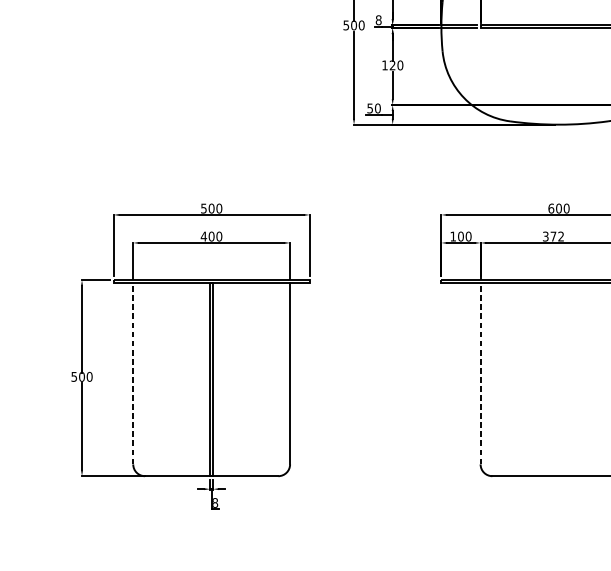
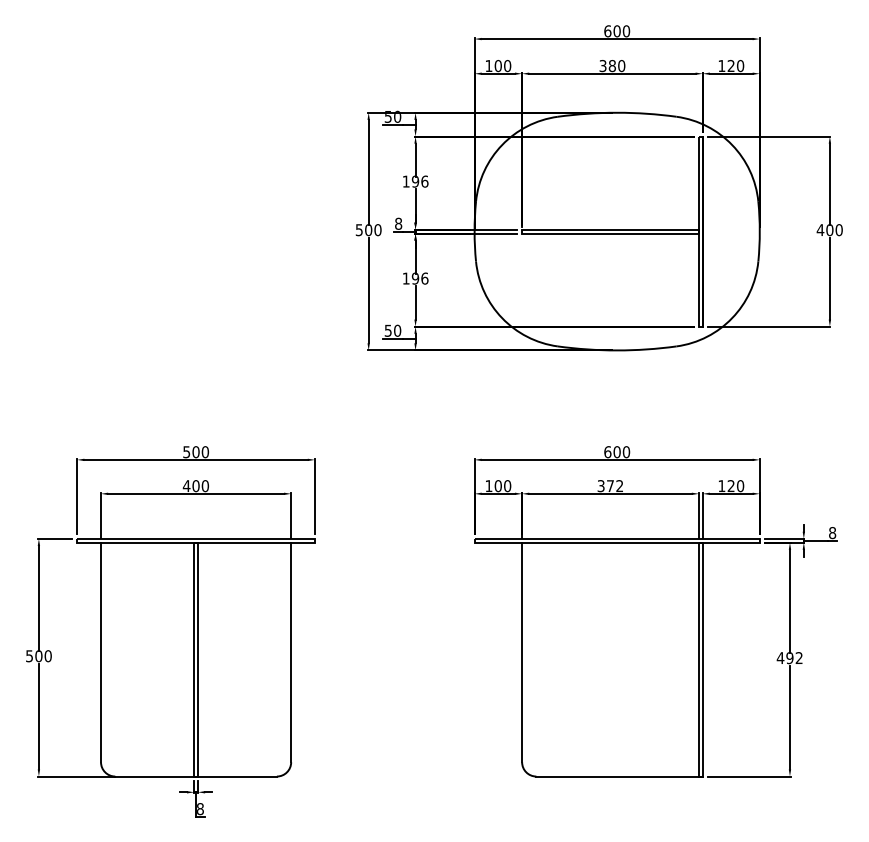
text: (395, 65) -> (419, 278), 120 -> 196
line: (133, 373) -> (101, 652), dashed -> solid
line: (480, 373) -> (522, 652), dashed -> solid

